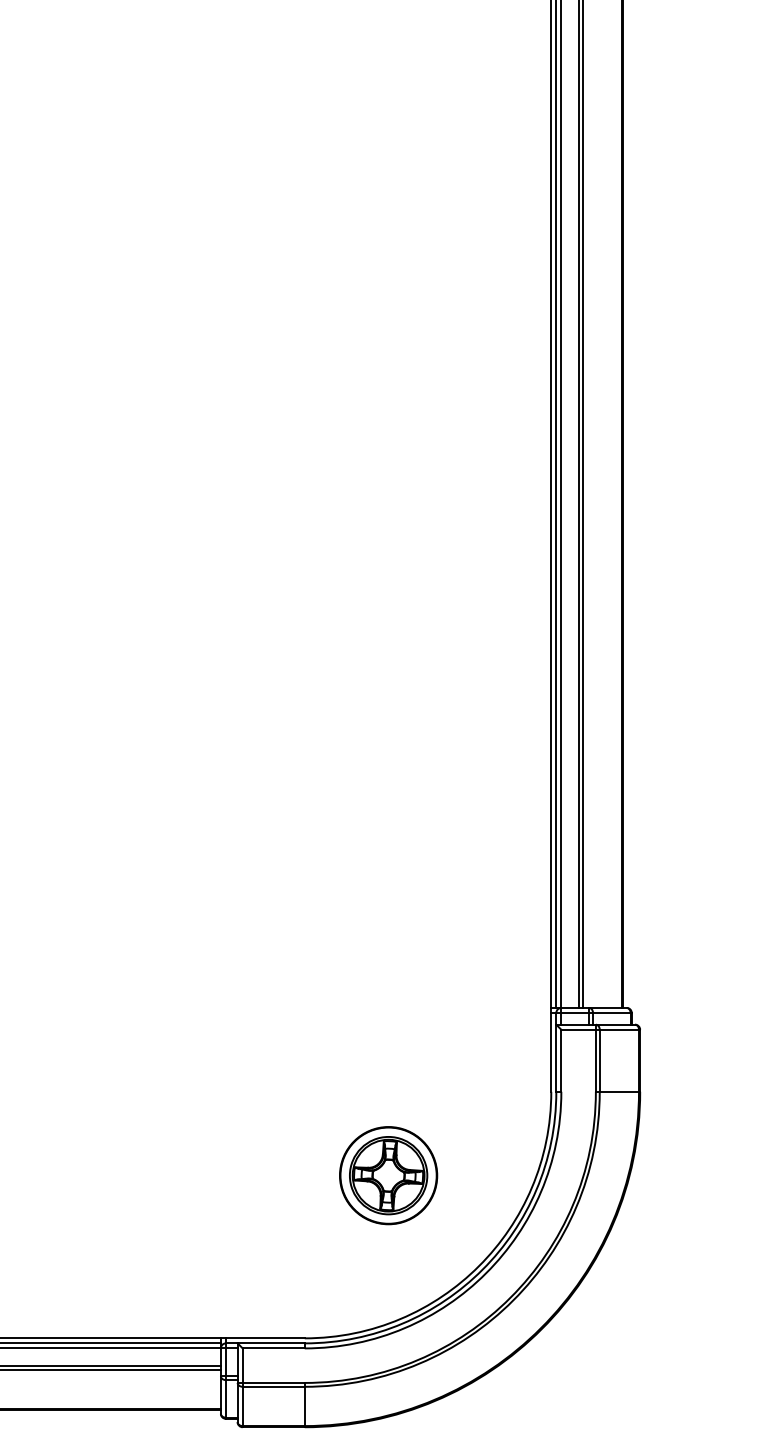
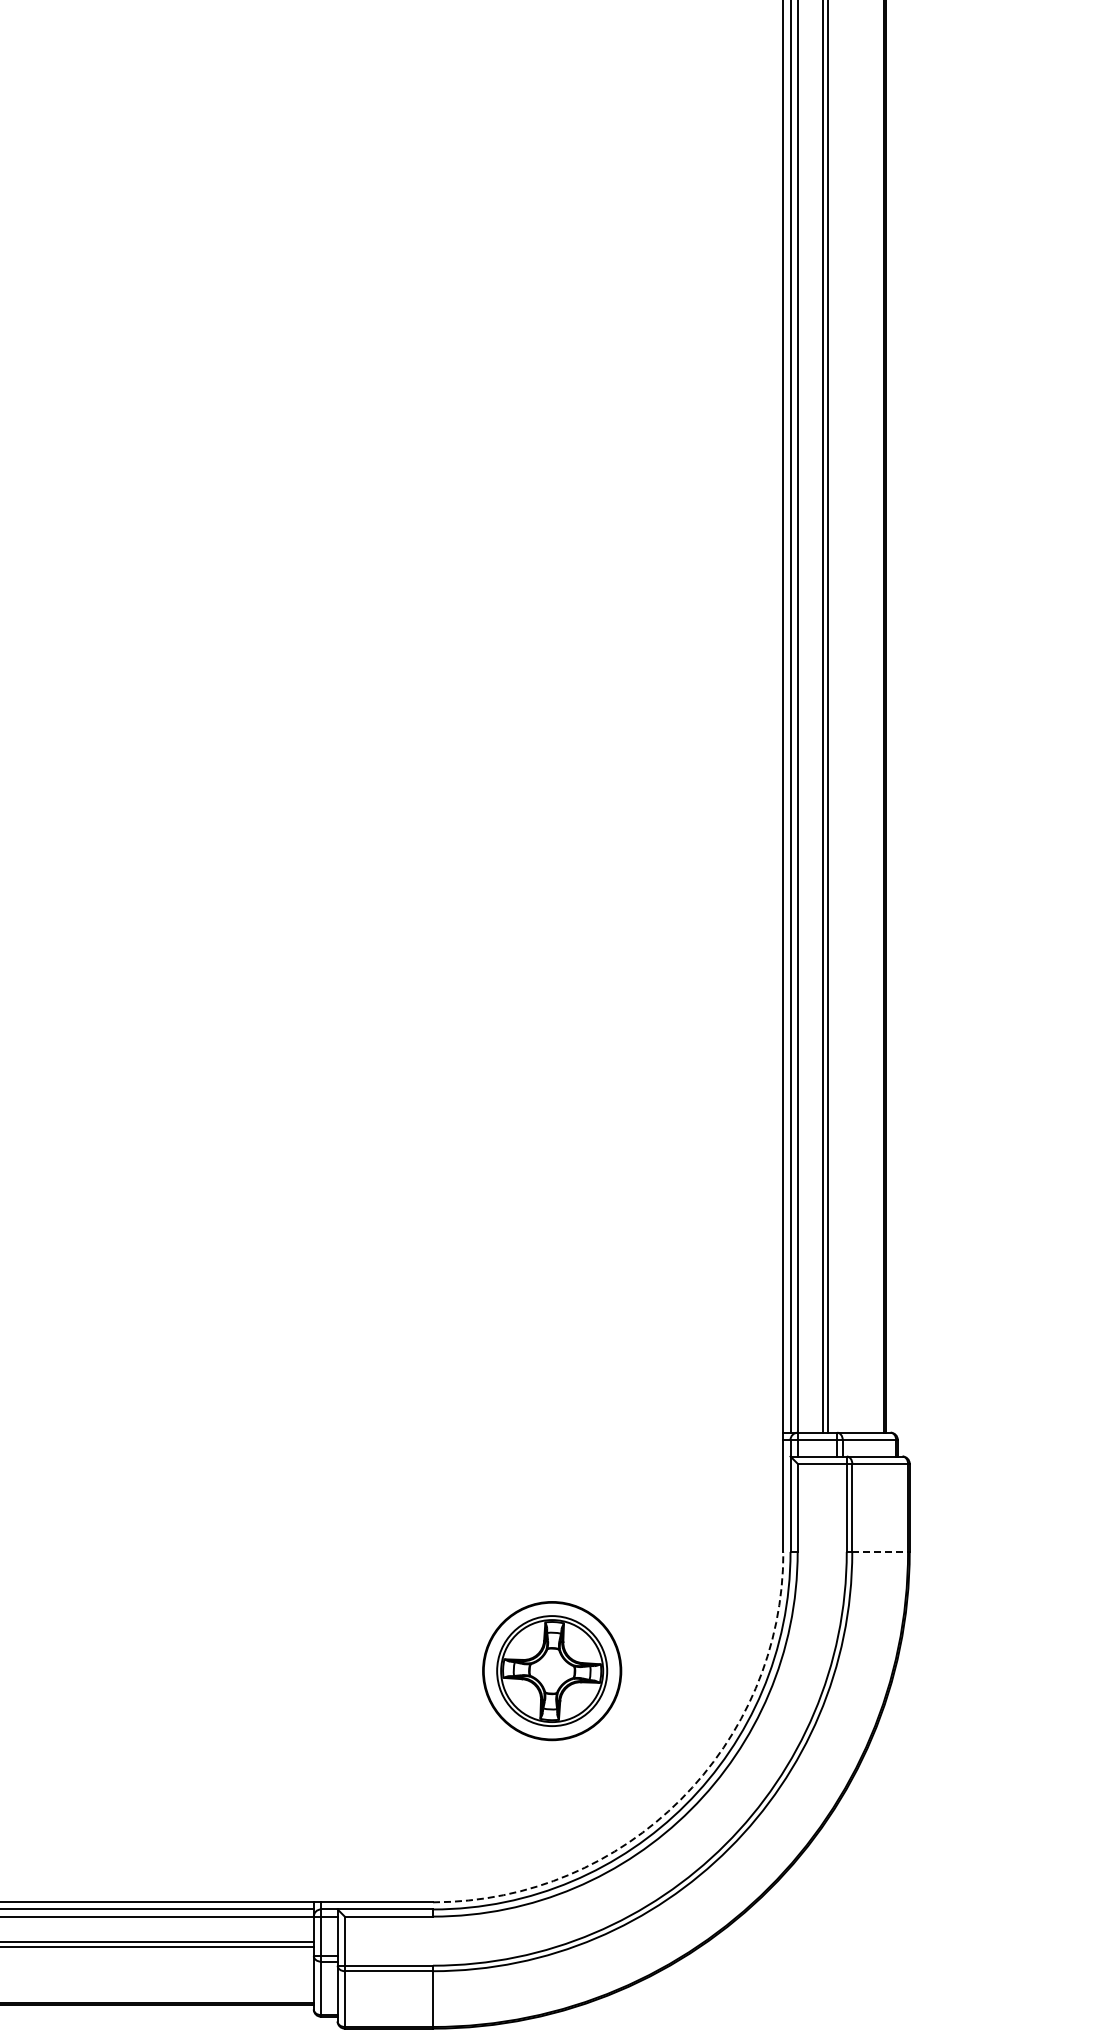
line: (619, 1091) -> (880, 1551), solid -> dashed
arc: (478, 1266) -> (680, 1799), solid -> dashed

